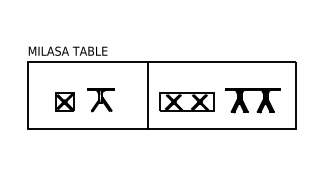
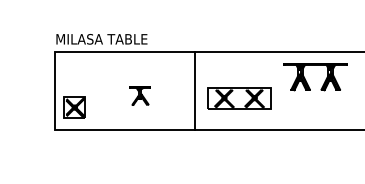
part: (100, 100) -> (139, 96), size x0.7
part: (64, 101) -> (74, 106), moved
part: (245, 104) -> (307, 81), moved

